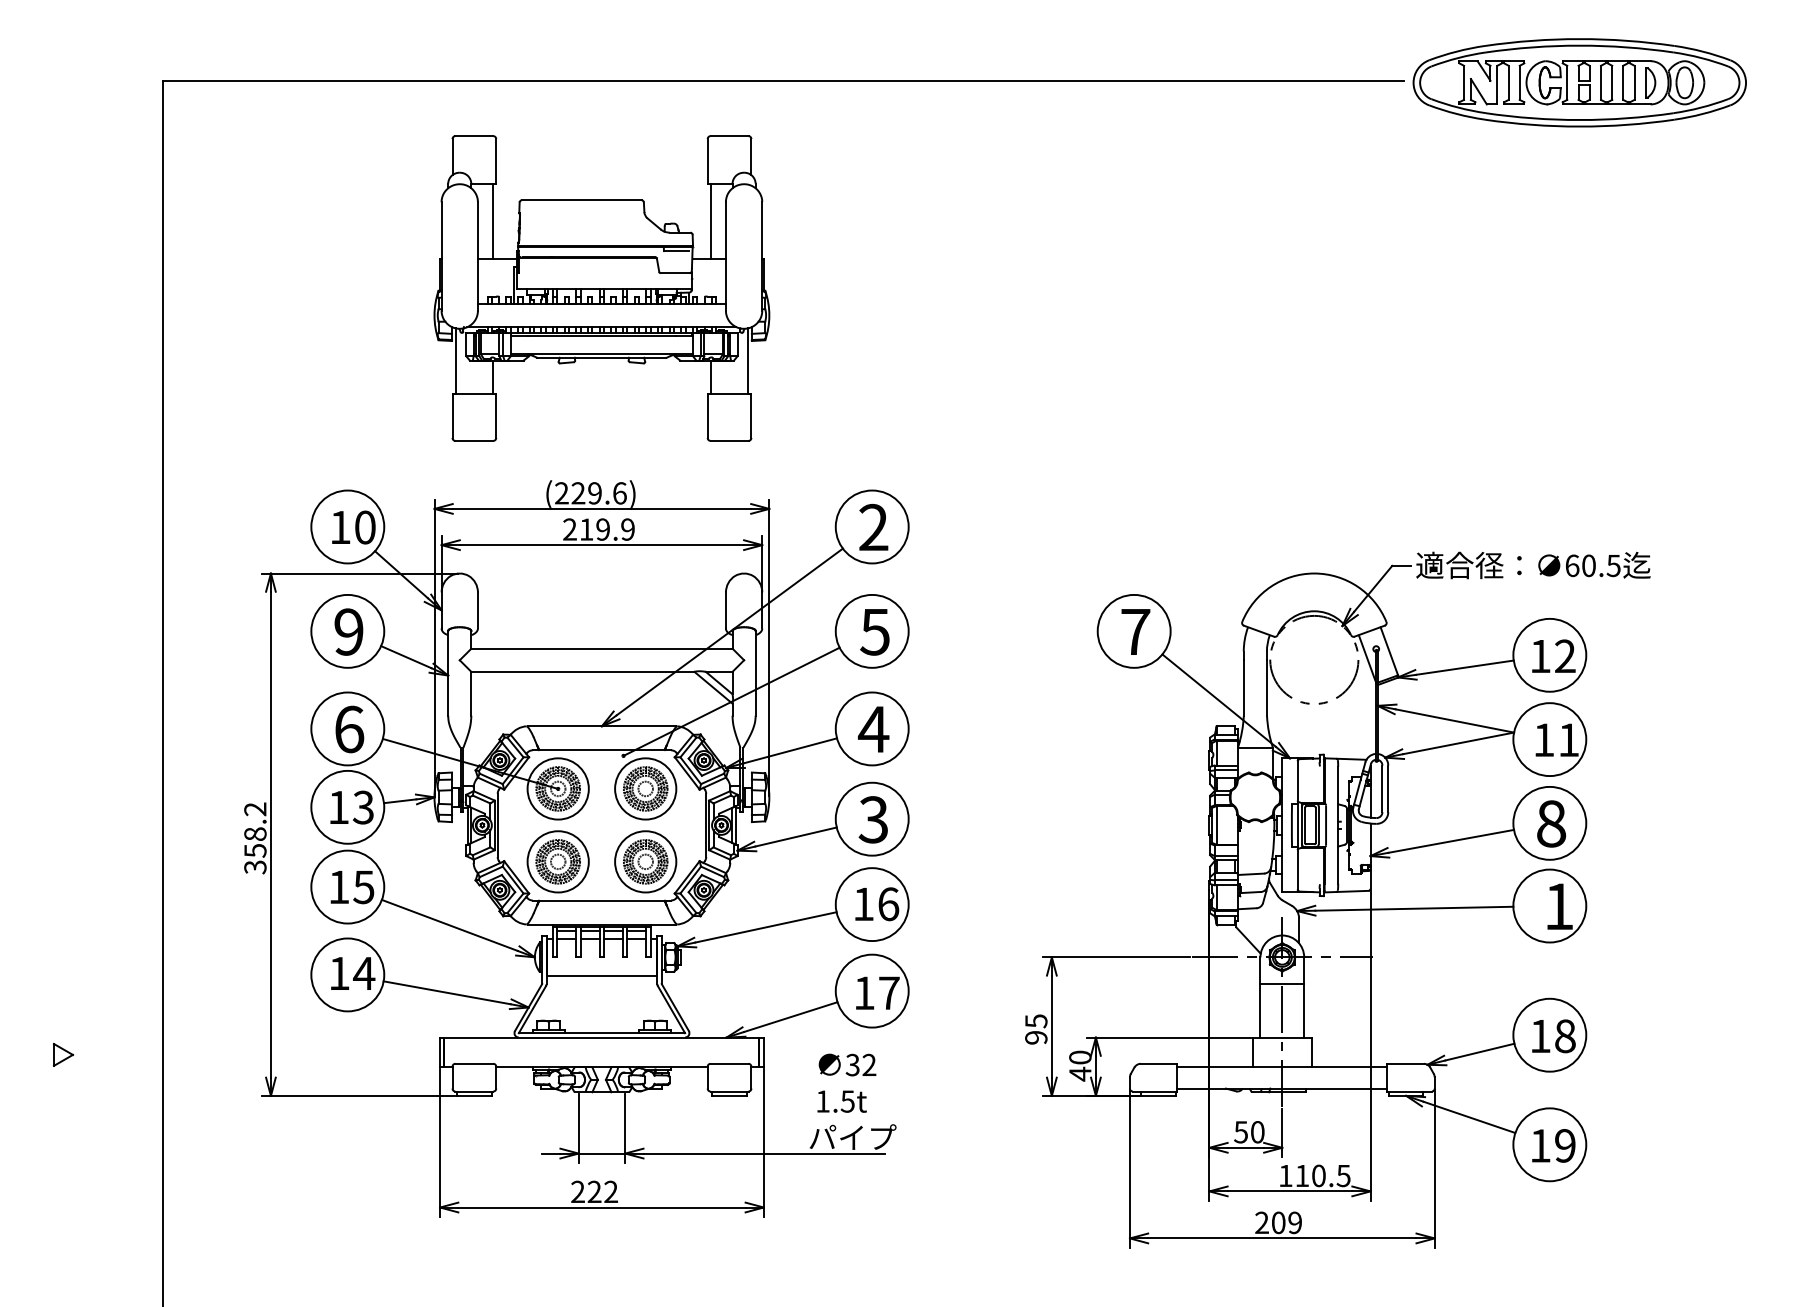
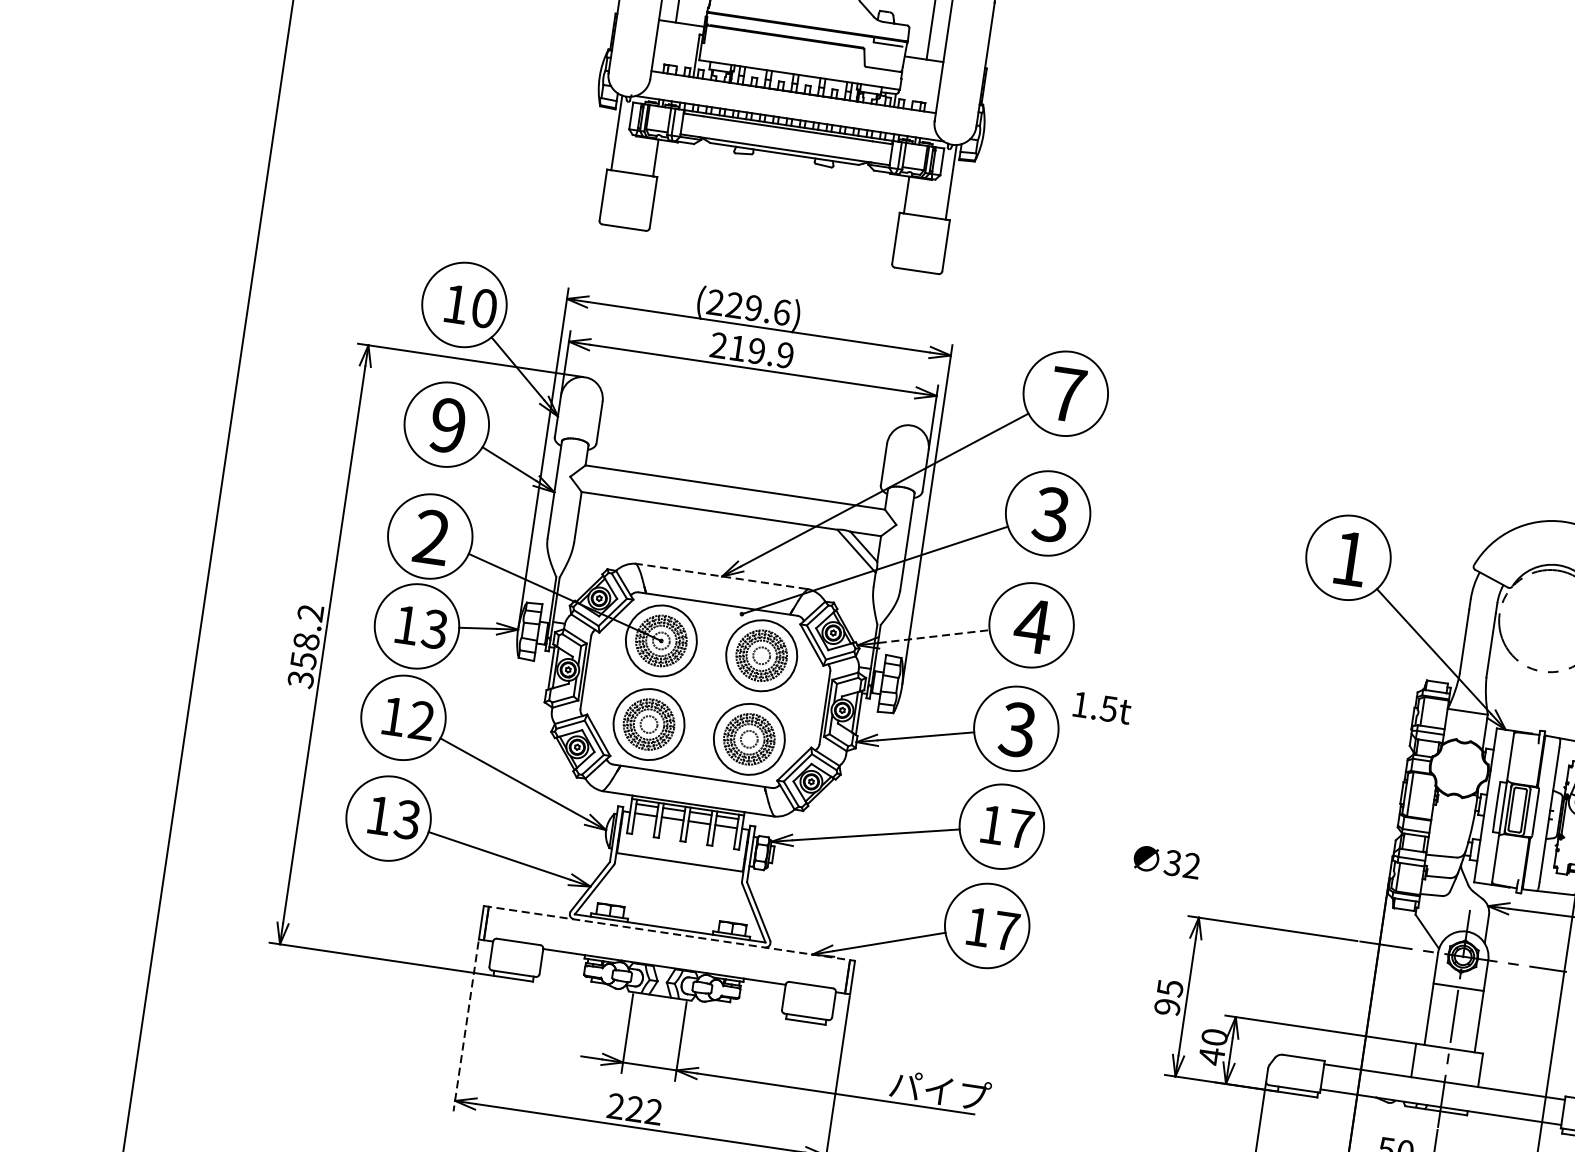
text: (873, 526) -> (1067, 393), 2 -> 7
text: (874, 631) -> (1050, 513), 5 -> 3
text: (1135, 631) -> (1349, 558), 7 -> 1
line: (601, 726) -> (721, 576), solid -> dashed
text: (349, 729) -> (432, 537), 6 -> 2
line: (790, 750) -> (934, 636), solid -> dashed
text: (363, 887) -> (421, 720), 15 -> 12
text: (888, 904) -> (1020, 829), 16 -> 17
text: (364, 973) -> (408, 819), 14 -> 13
line: (601, 1037) -> (668, 933), solid -> dashed
part: (63, 1054) -> (49, 861), removed
text: (847, 1064) -> (1166, 861), moved
text: (841, 1101) -> (1101, 707), moved
line: (440, 1143) -> (466, 1027), solid -> dashed

